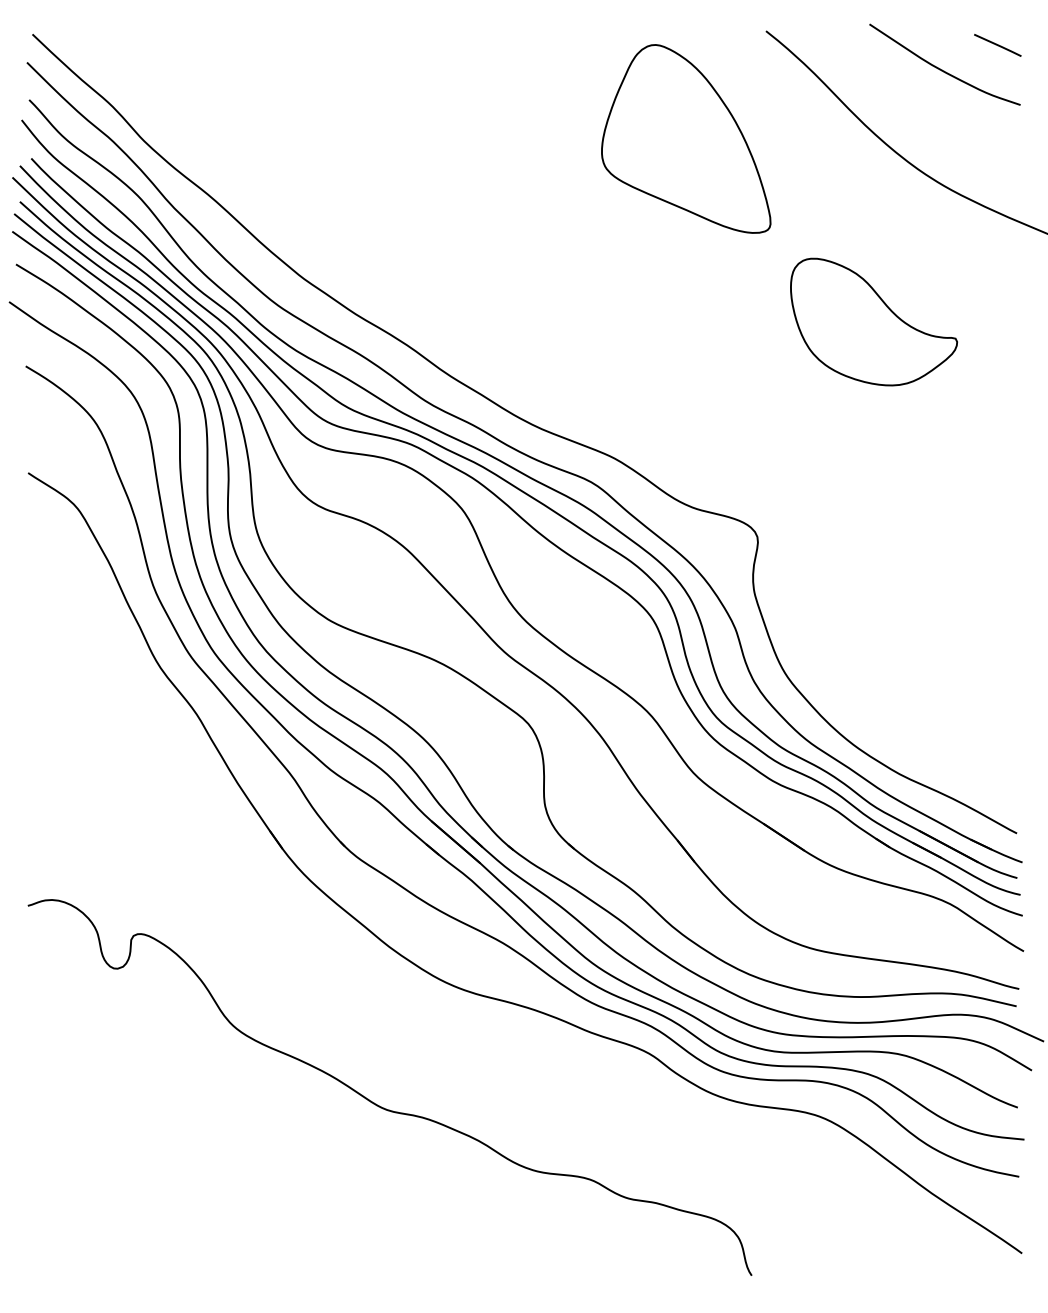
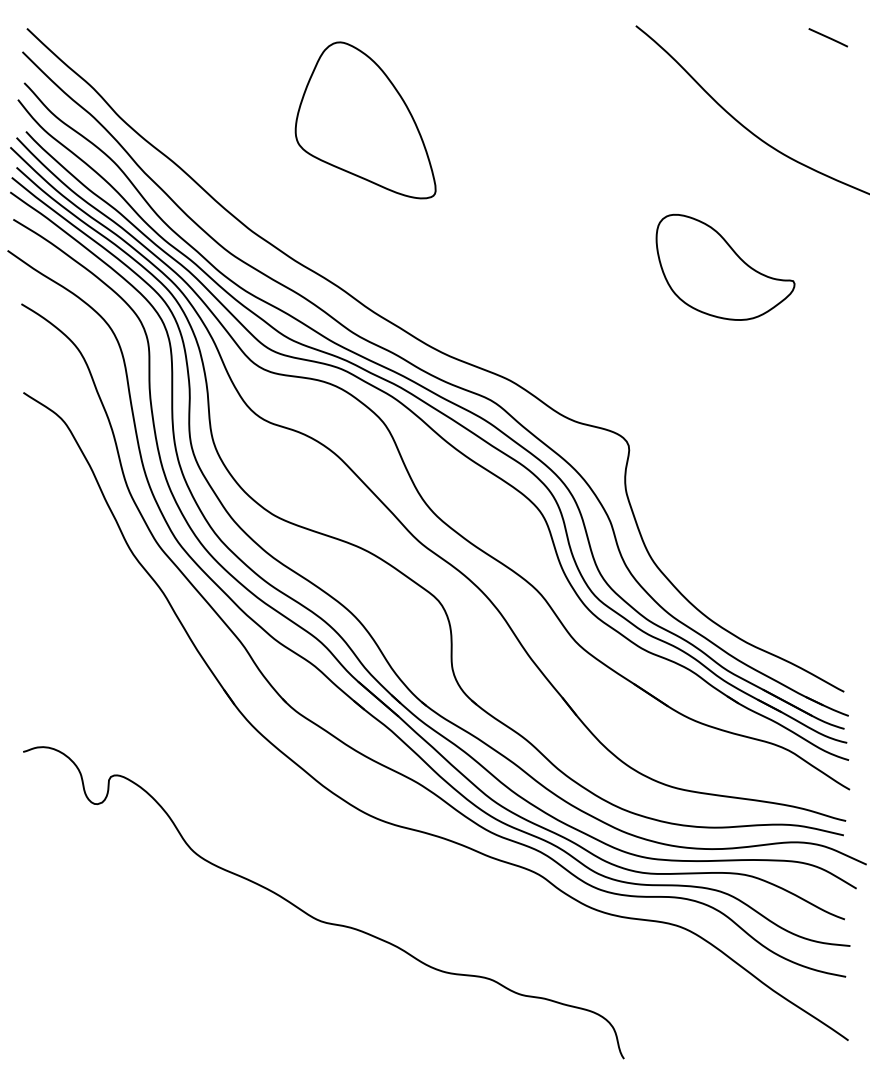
curve: (942, 69) -> (782, 57), removed
part: (686, 139) -> (365, 120), moved

